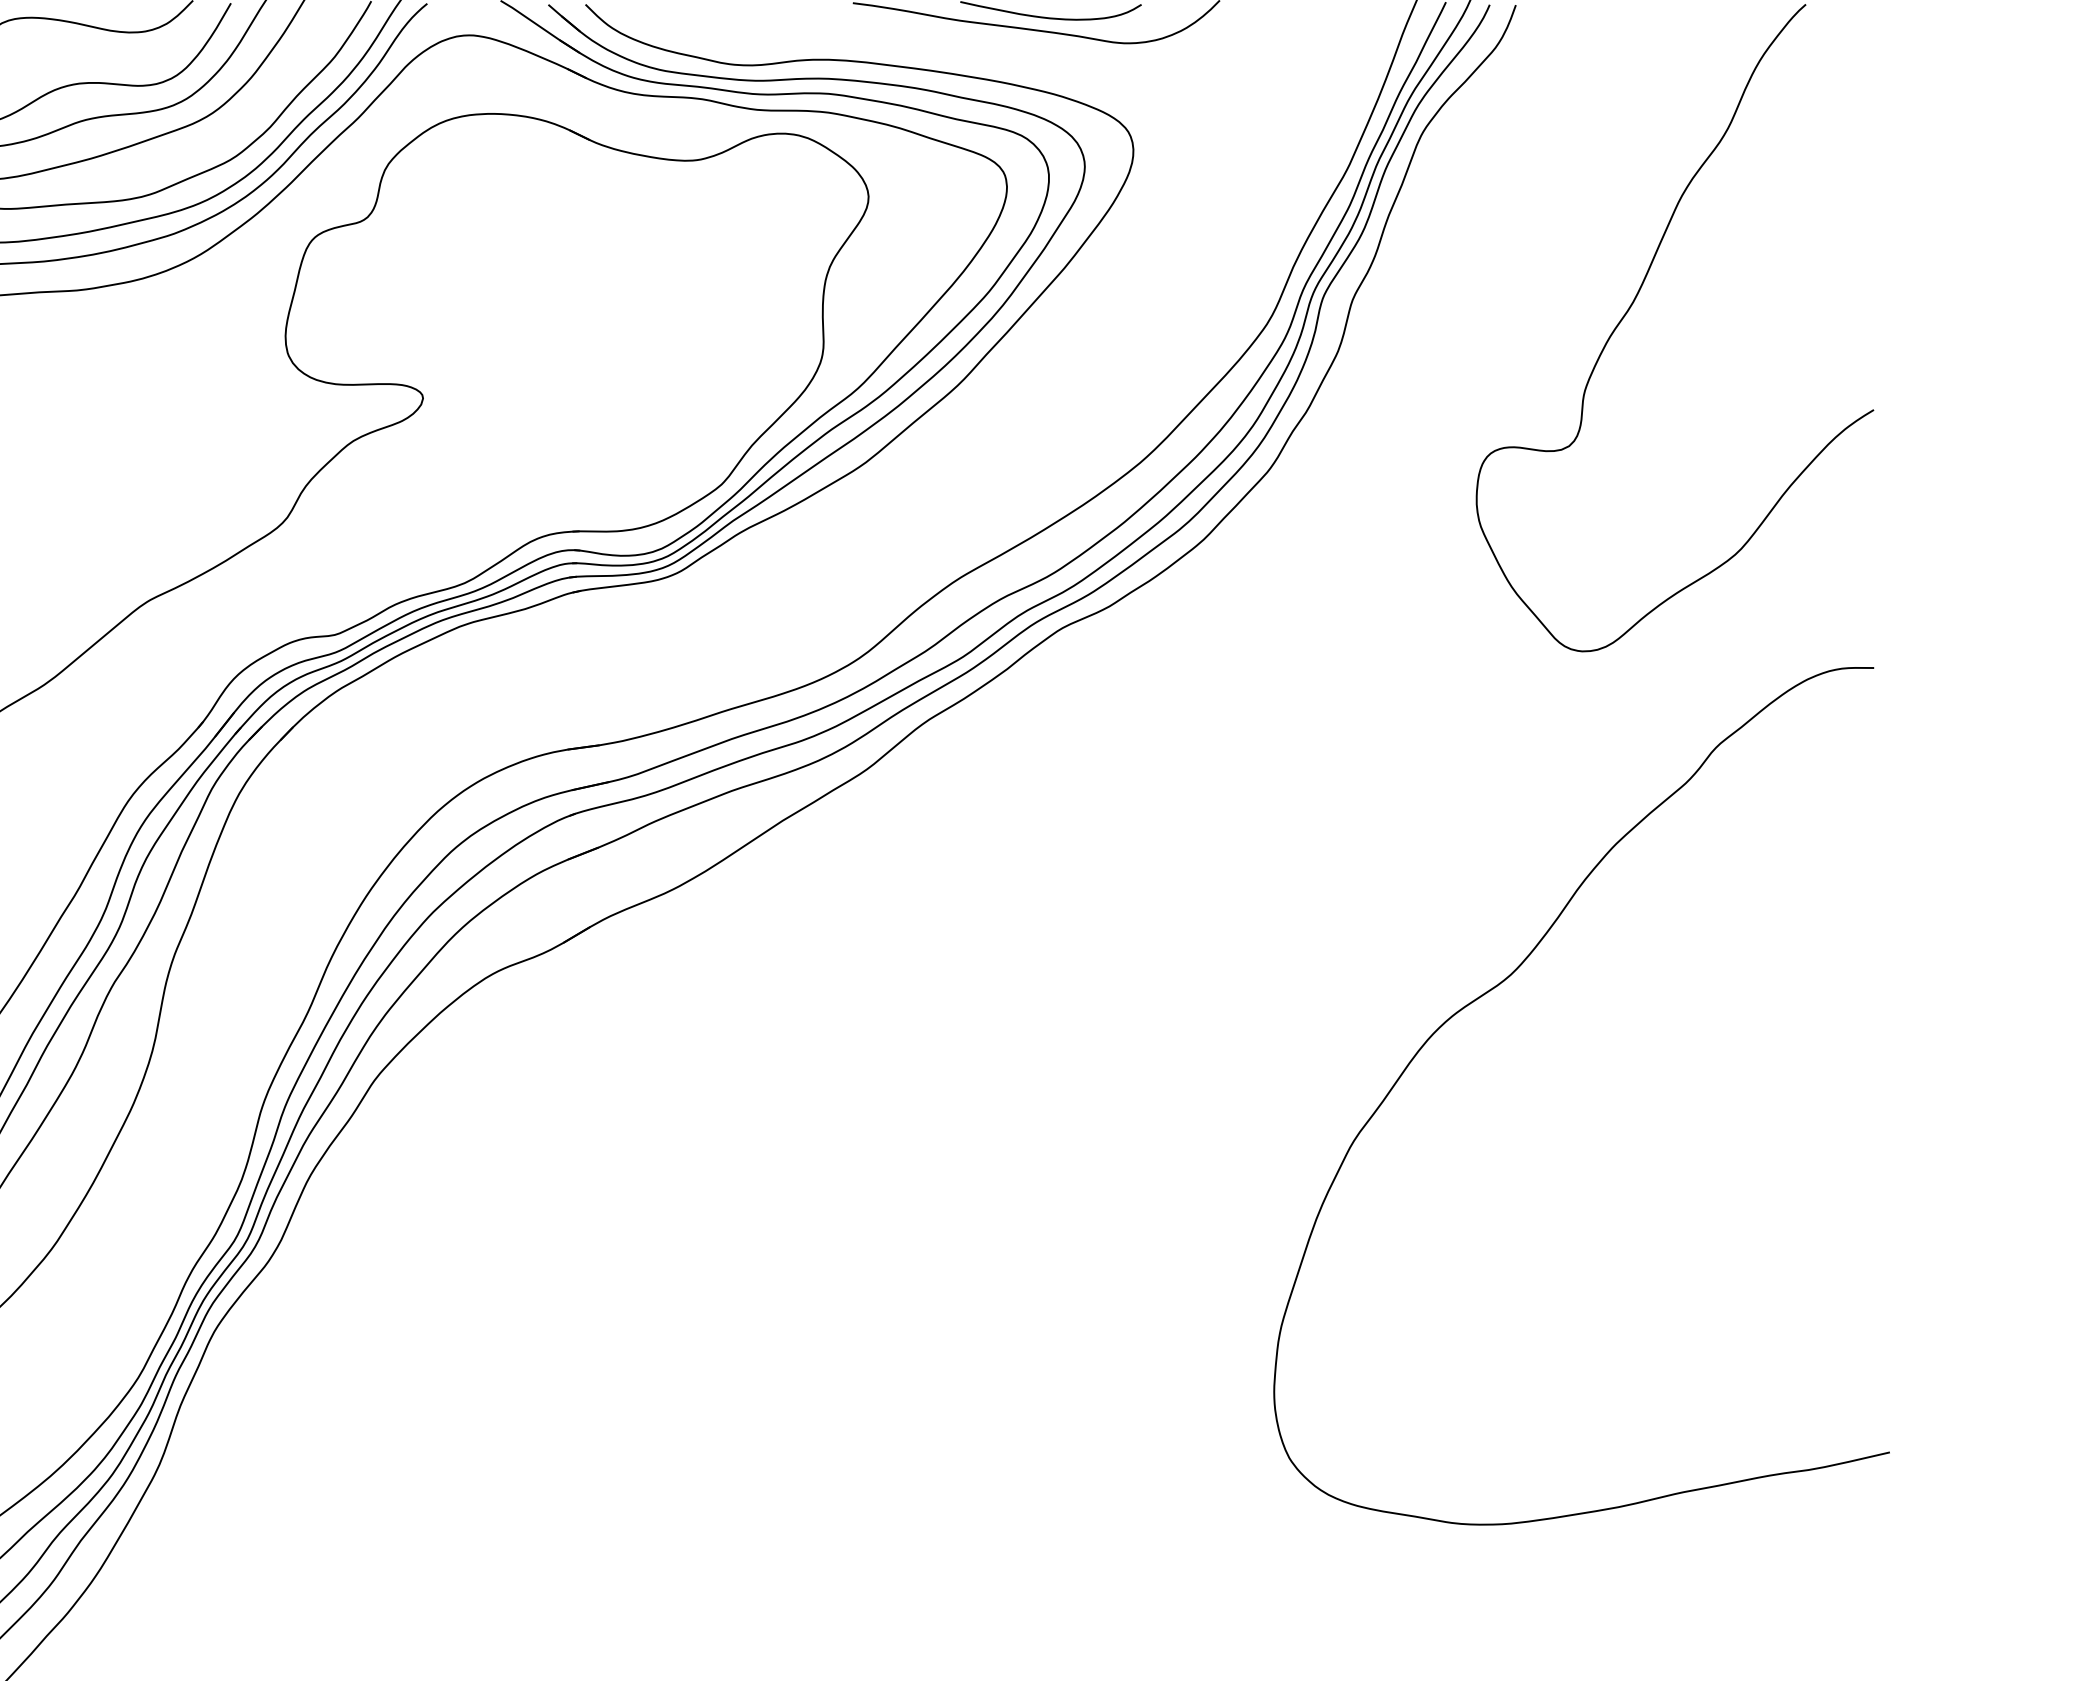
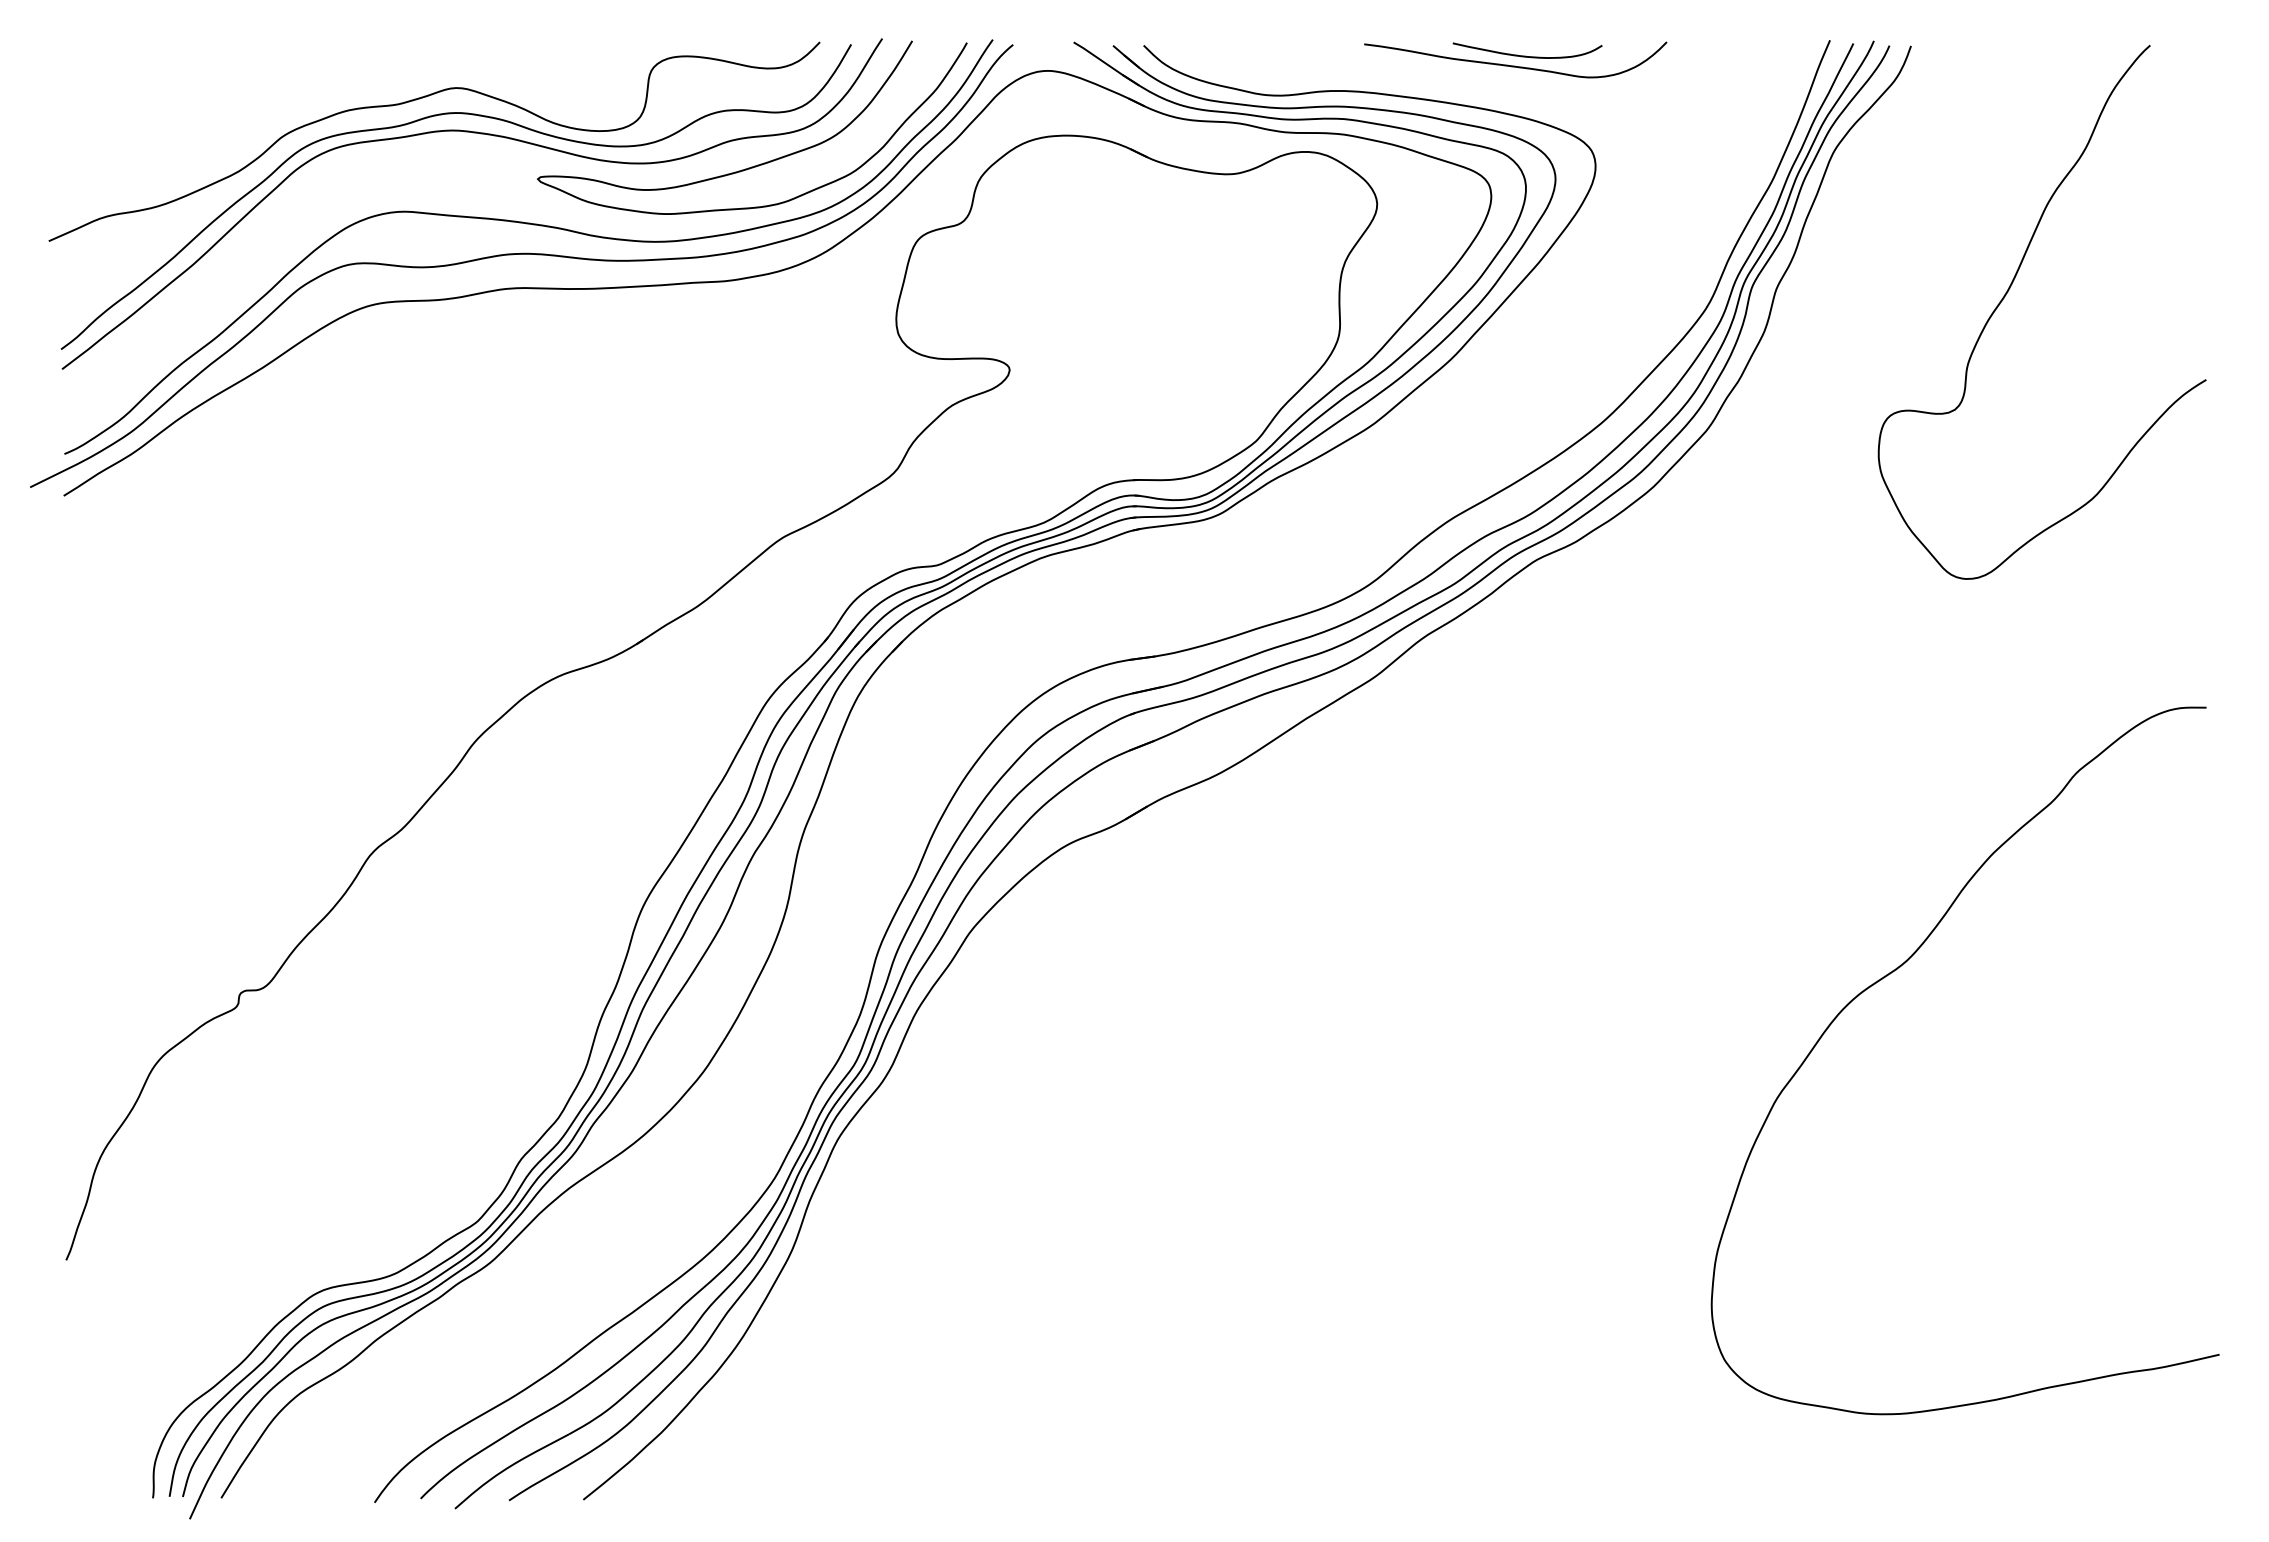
curve: (1498, 986) -> (1896, 970), moved

